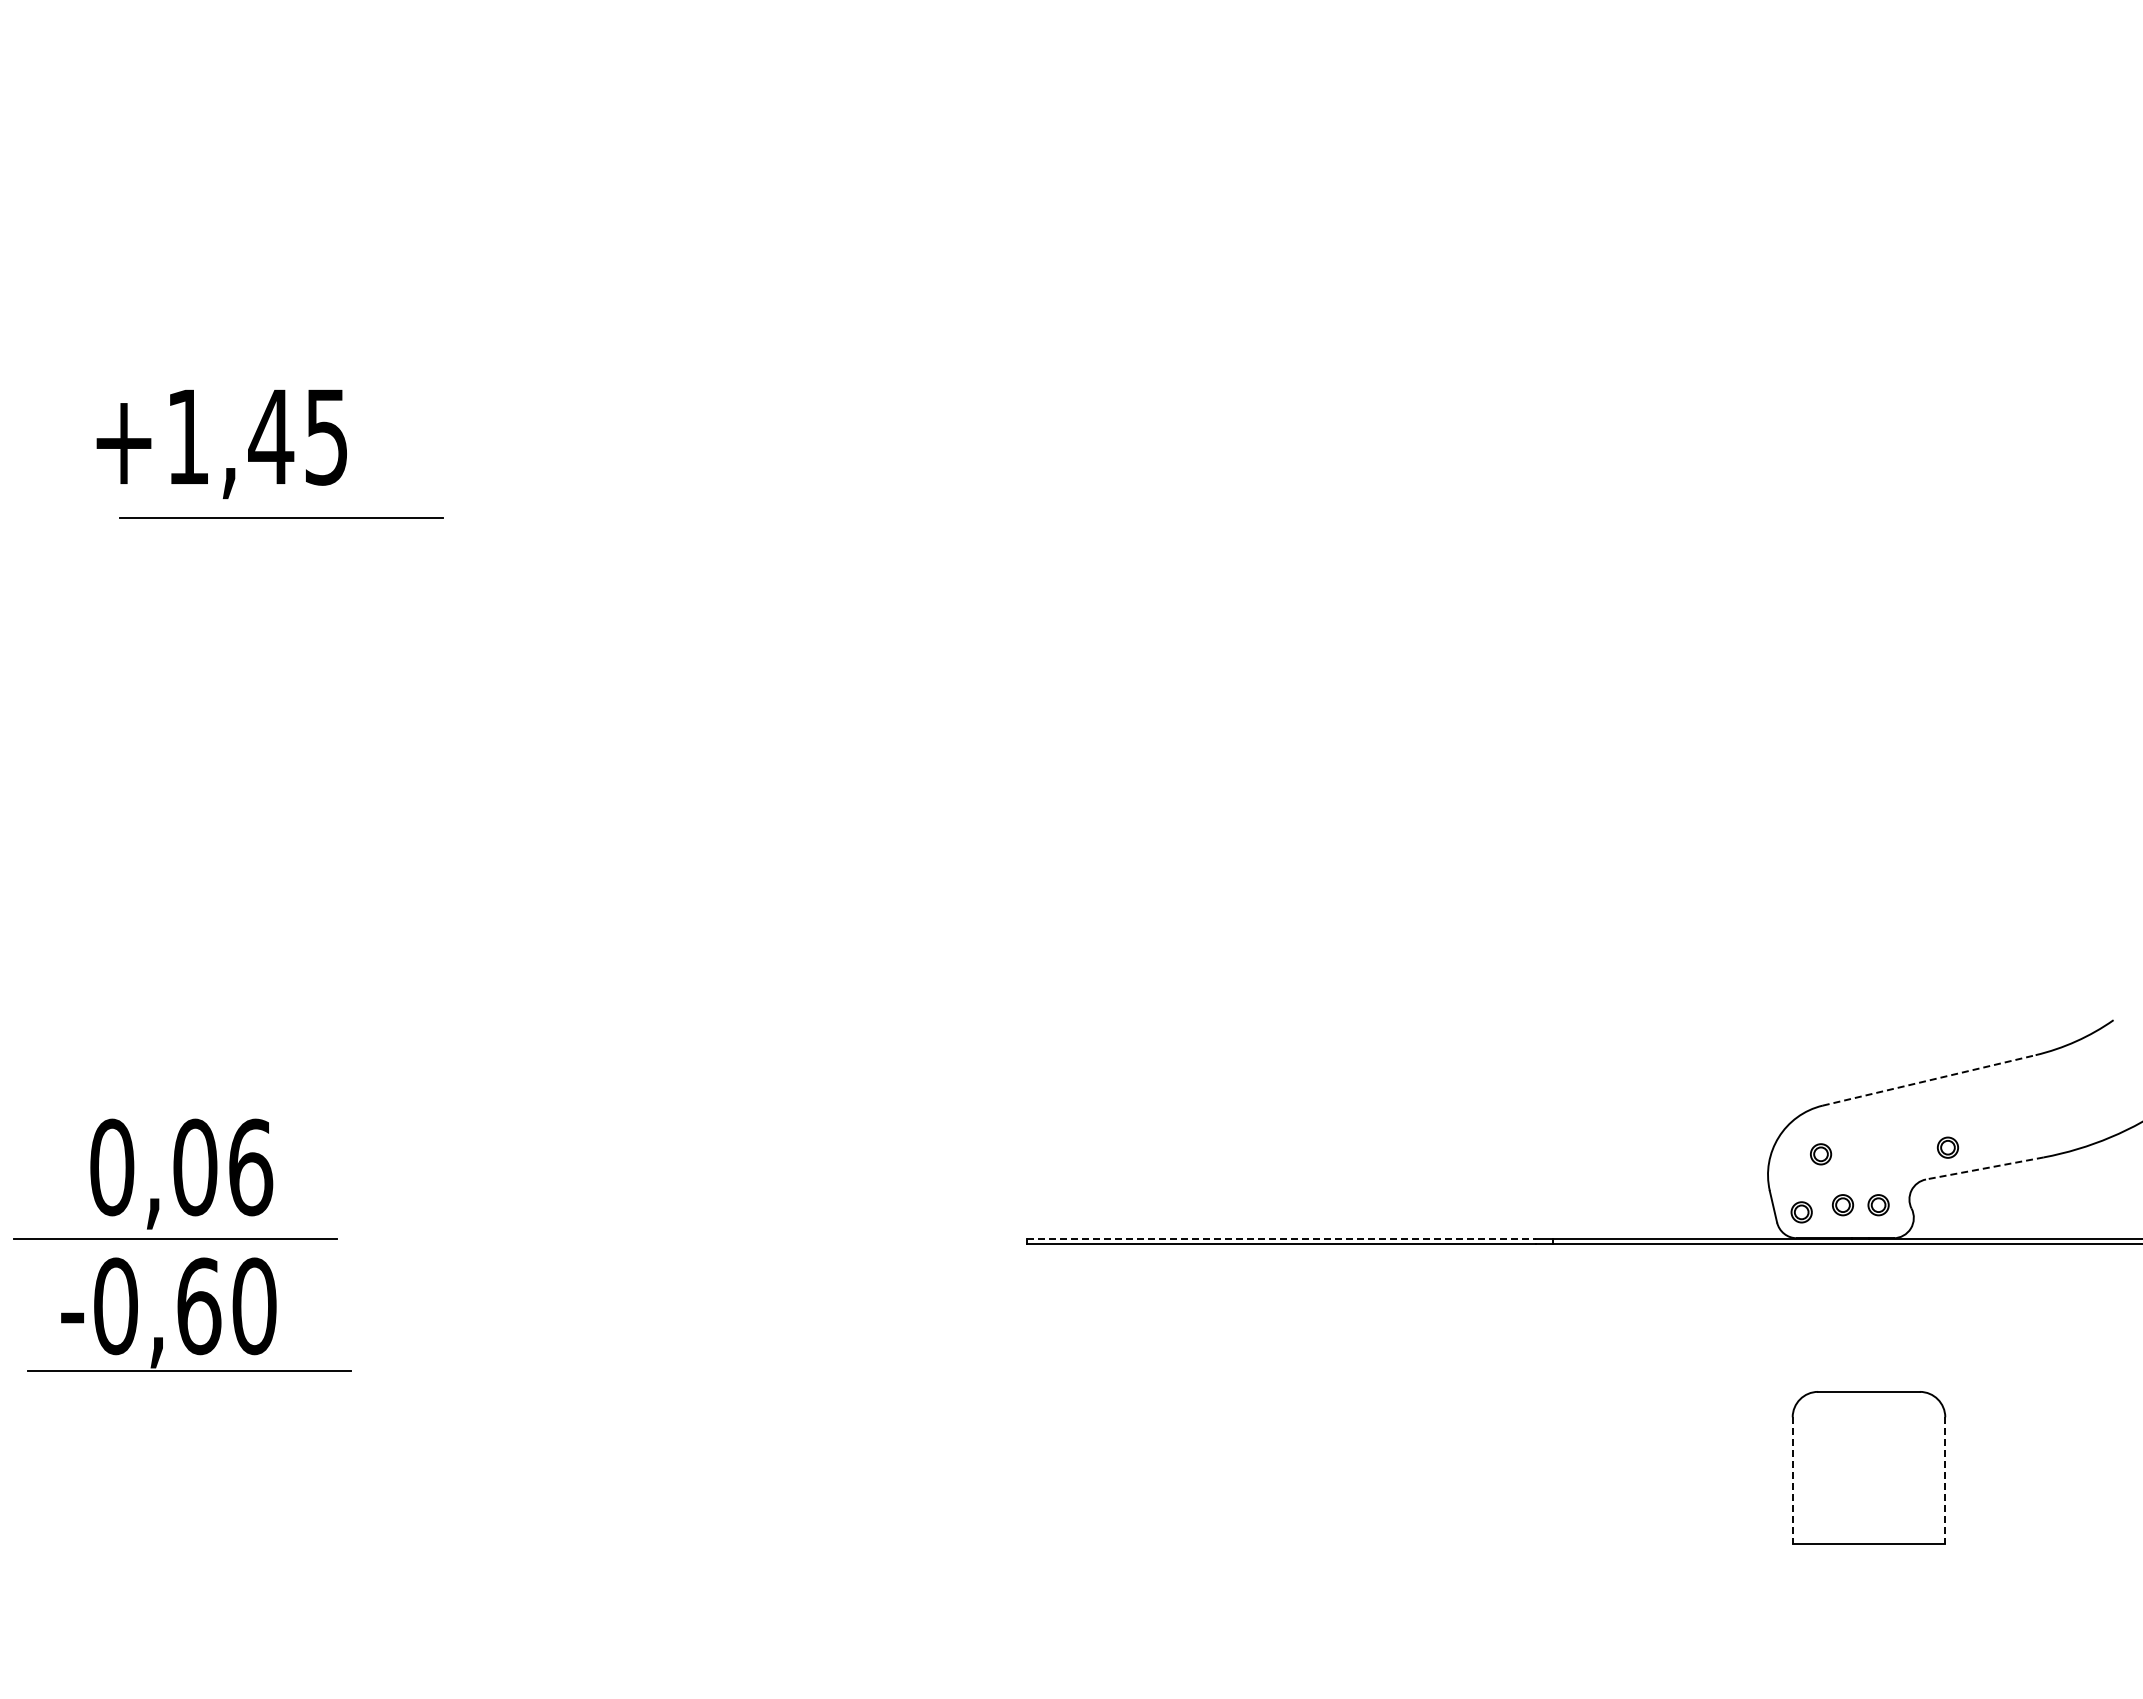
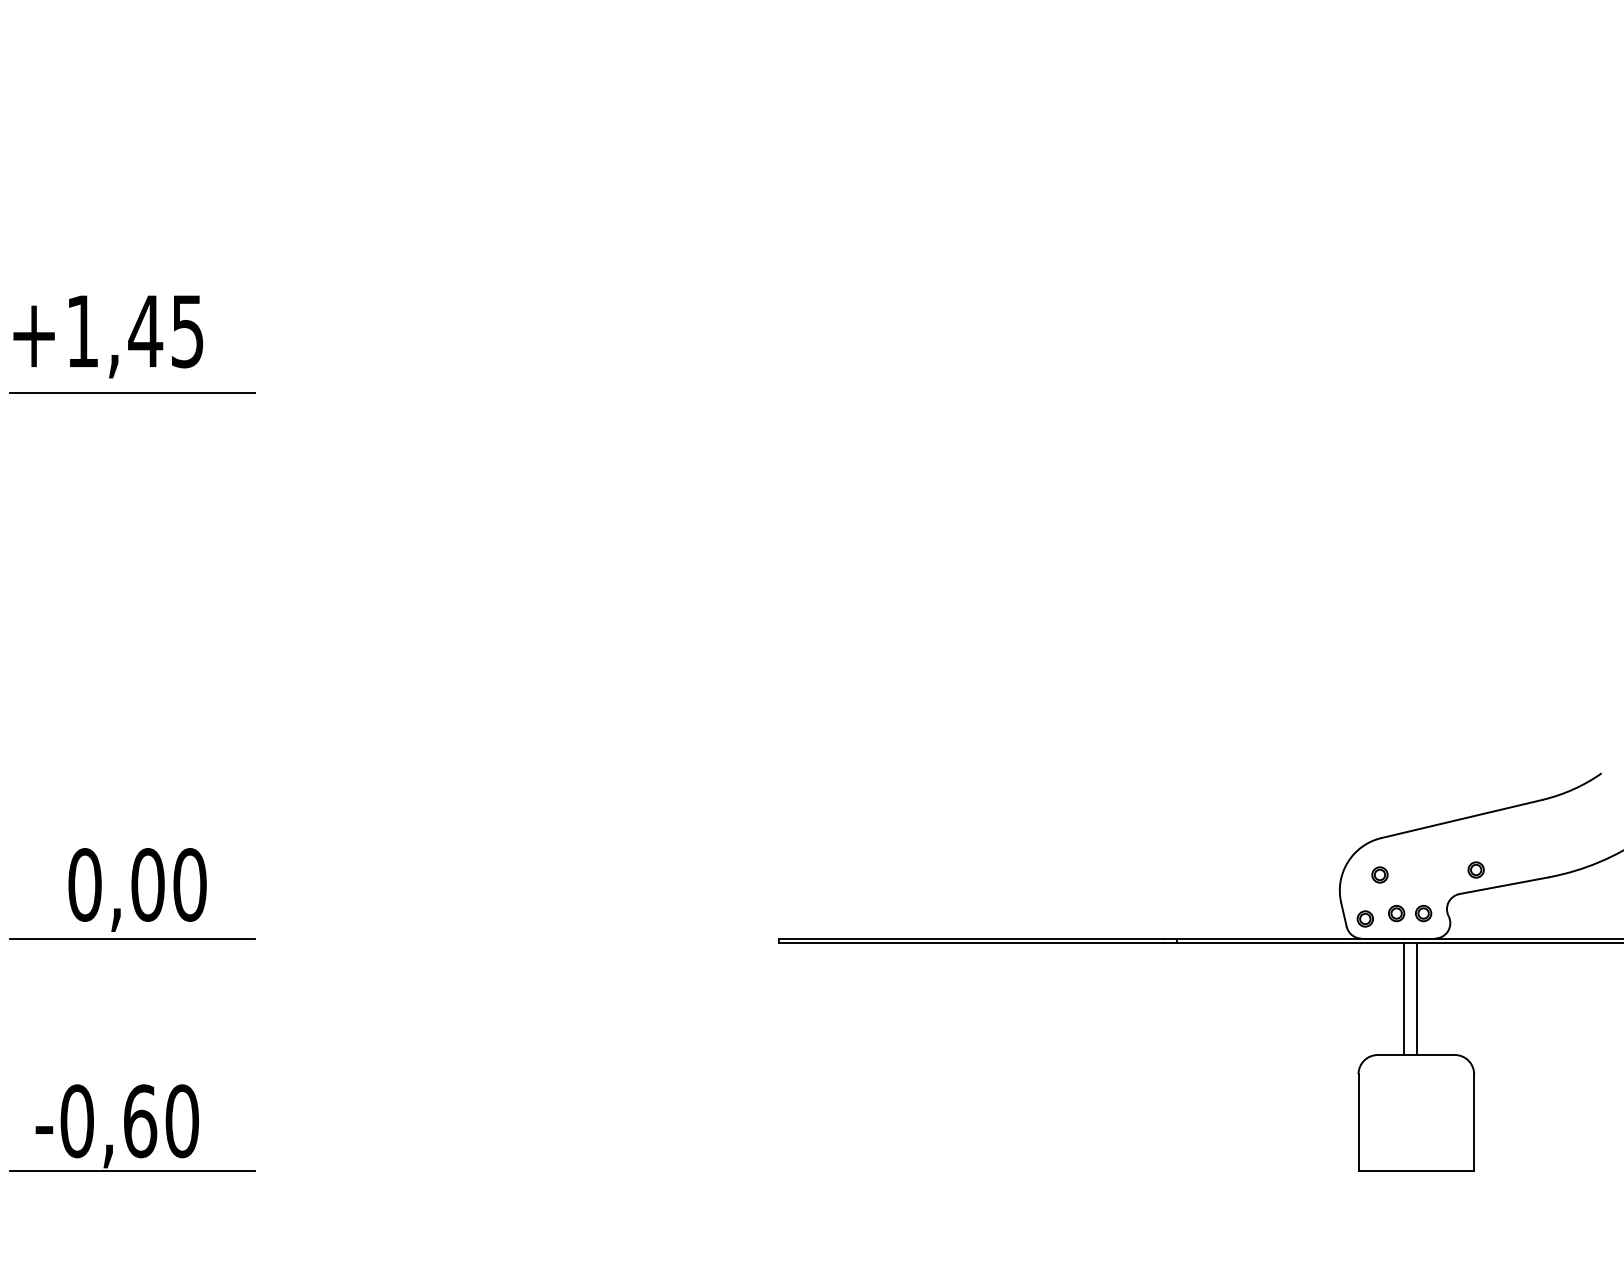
text: (221, 444) -> (108, 337), moved
line: (281, 517) -> (133, 392), moved
line: (1929, 1080) -> (1462, 819), dashed -> solid
text: (251, 1167) -> (190, 884), 0,06 -> 0,00
line: (1984, 1168) -> (1503, 885), dashed -> solid
line: (1282, 1239) -> (971, 939), dashed -> solid
part: (189, 1314) -> (133, 1127), moved
line: (1852, 1317) -> (1403, 998), added
line: (1869, 1317) -> (1416, 998), added
line: (1792, 1480) -> (1358, 1122), dashed -> solid
line: (1945, 1480) -> (1474, 1122), dashed -> solid

